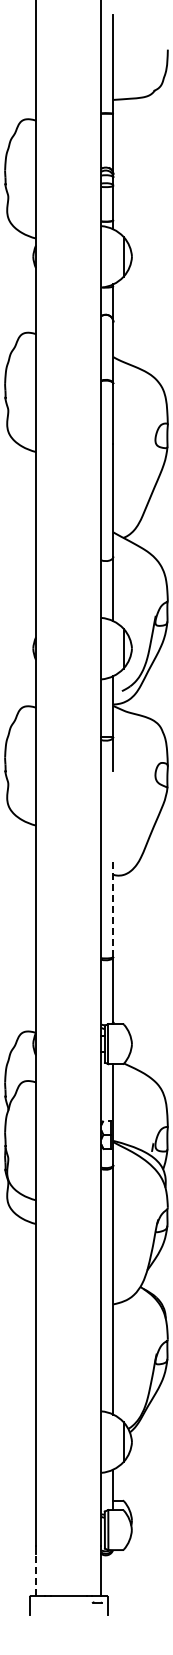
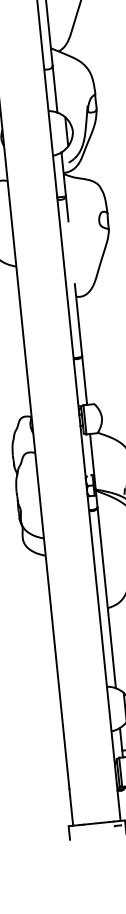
line: (113, 907) -> (78, 320), dashed -> solid
line: (36, 1575) -> (71, 810), dashed -> solid

